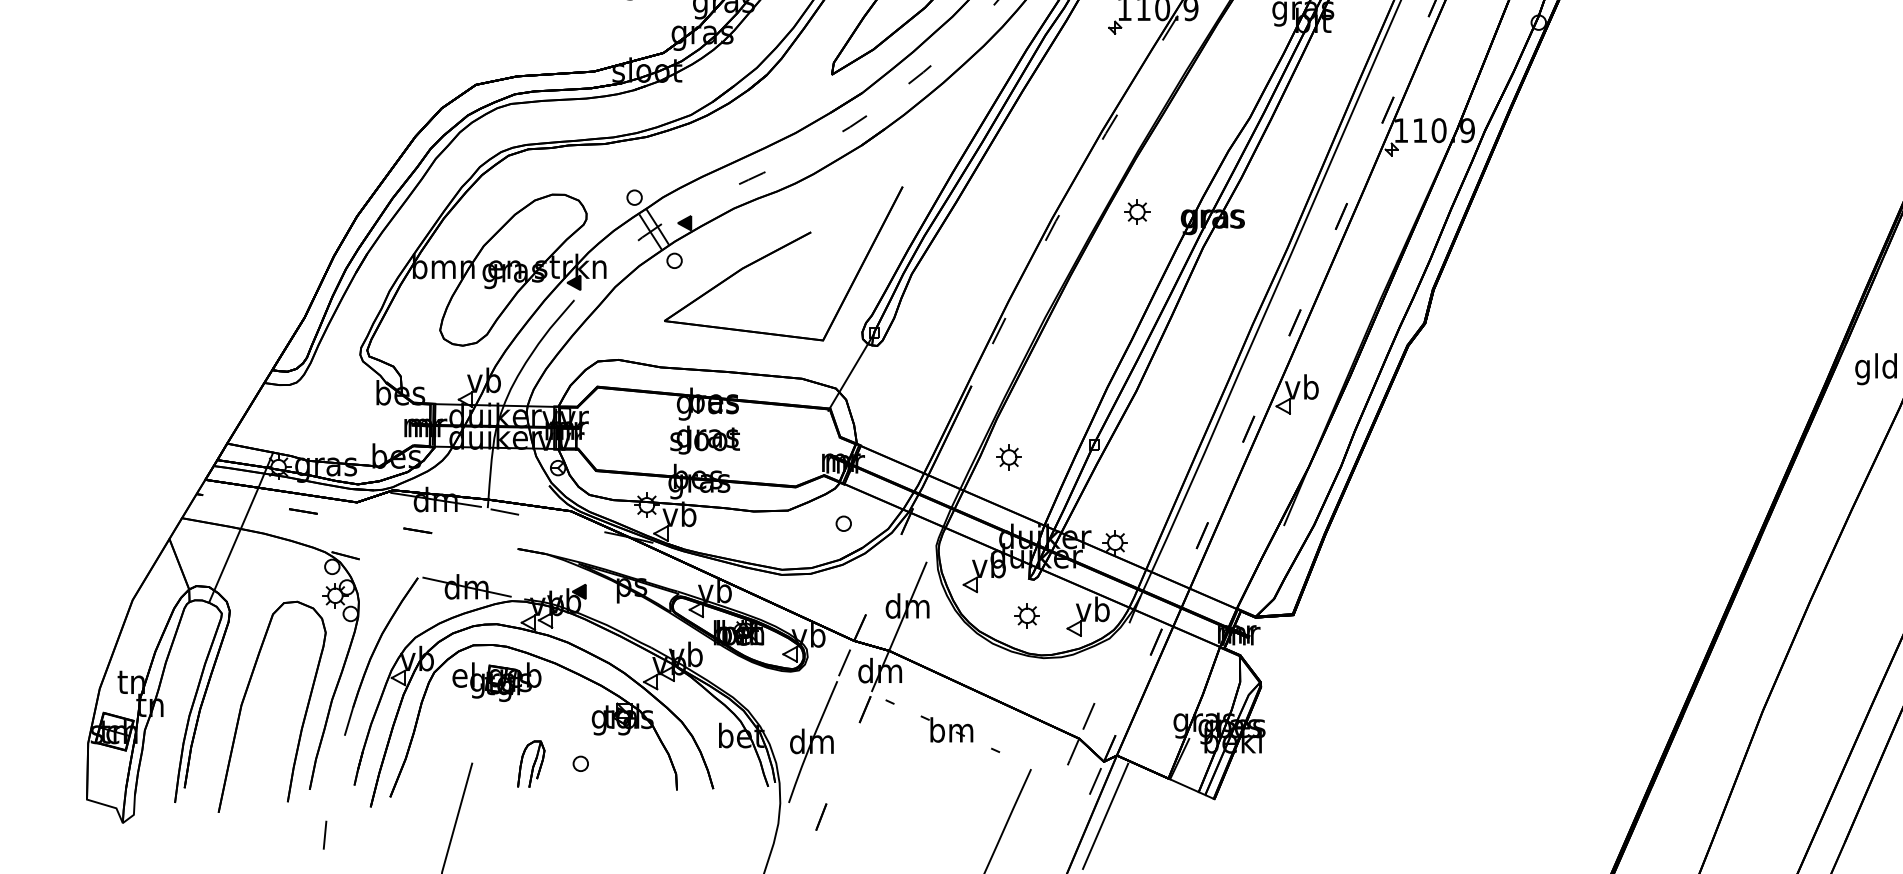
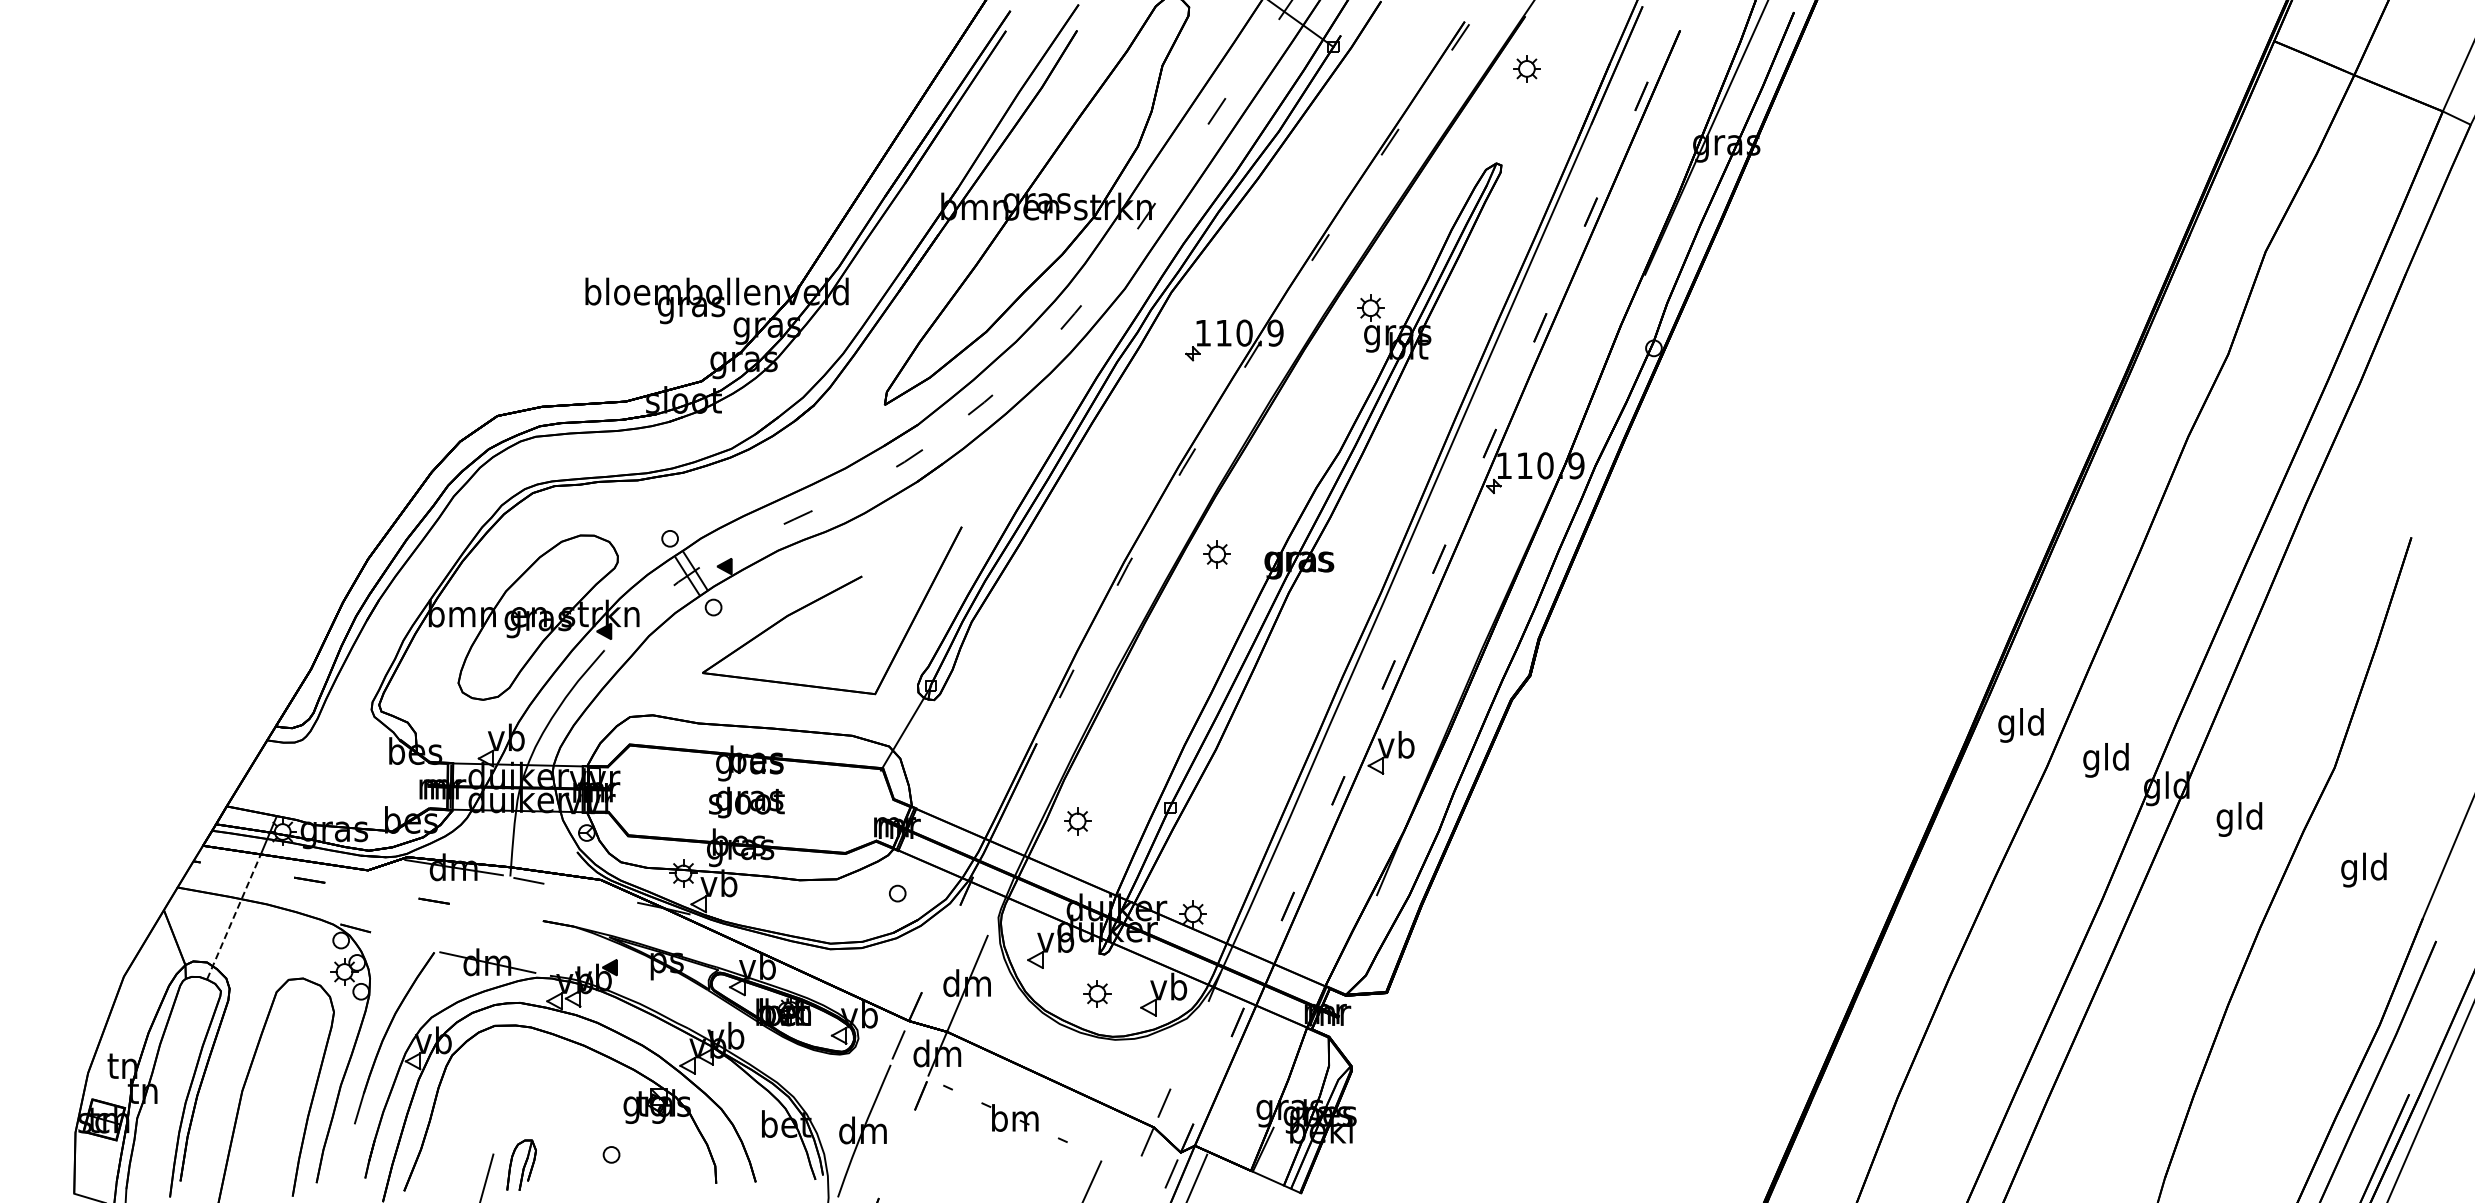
line: (234, 544) -> (234, 916), solid -> dashed
part: (497, 681) -> (520, 1065), removed
part: (531, 763) -> (521, 1164), moved

